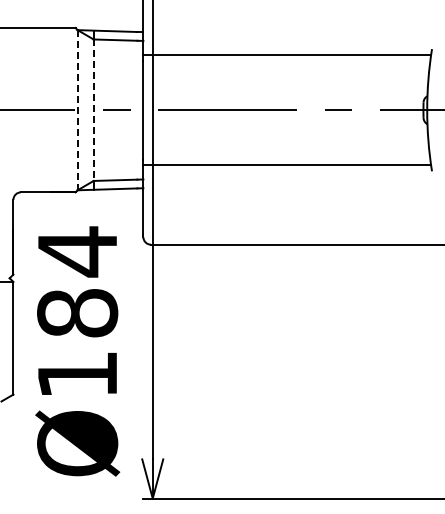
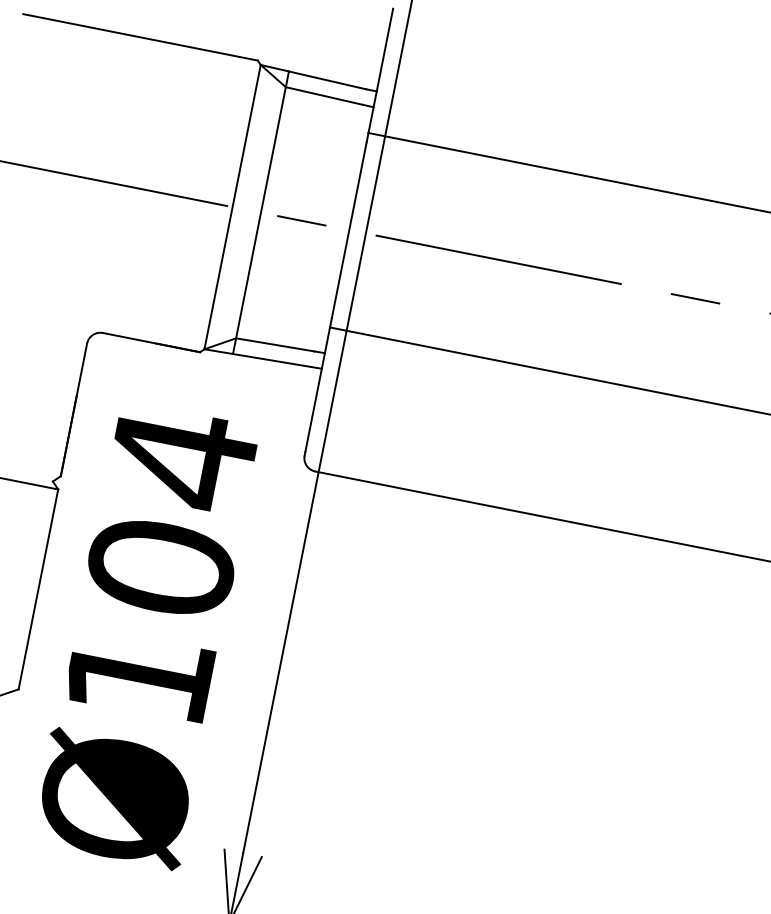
line: (77, 110) -> (232, 207), dashed -> solid
line: (93, 110) -> (260, 213), dashed -> solid
text: (77, 312) -> (161, 566), Ø184 -> Ø104

